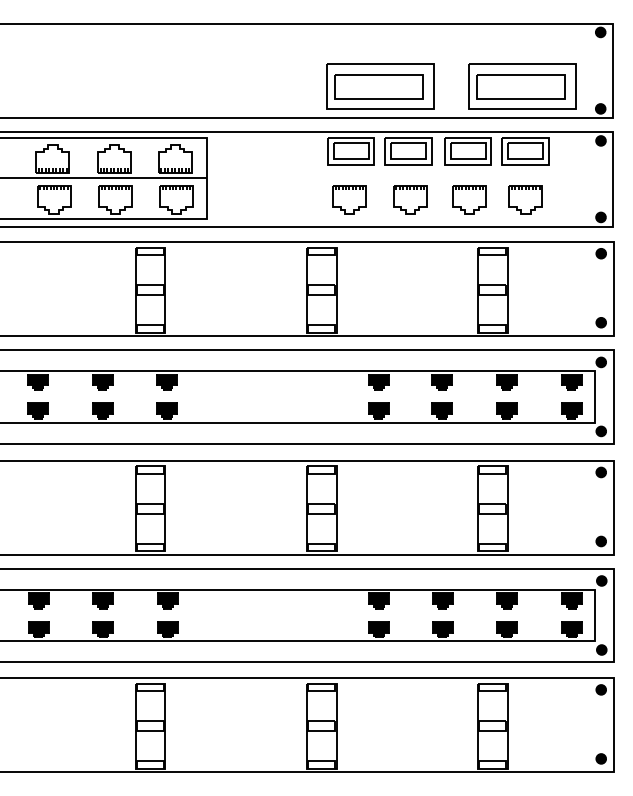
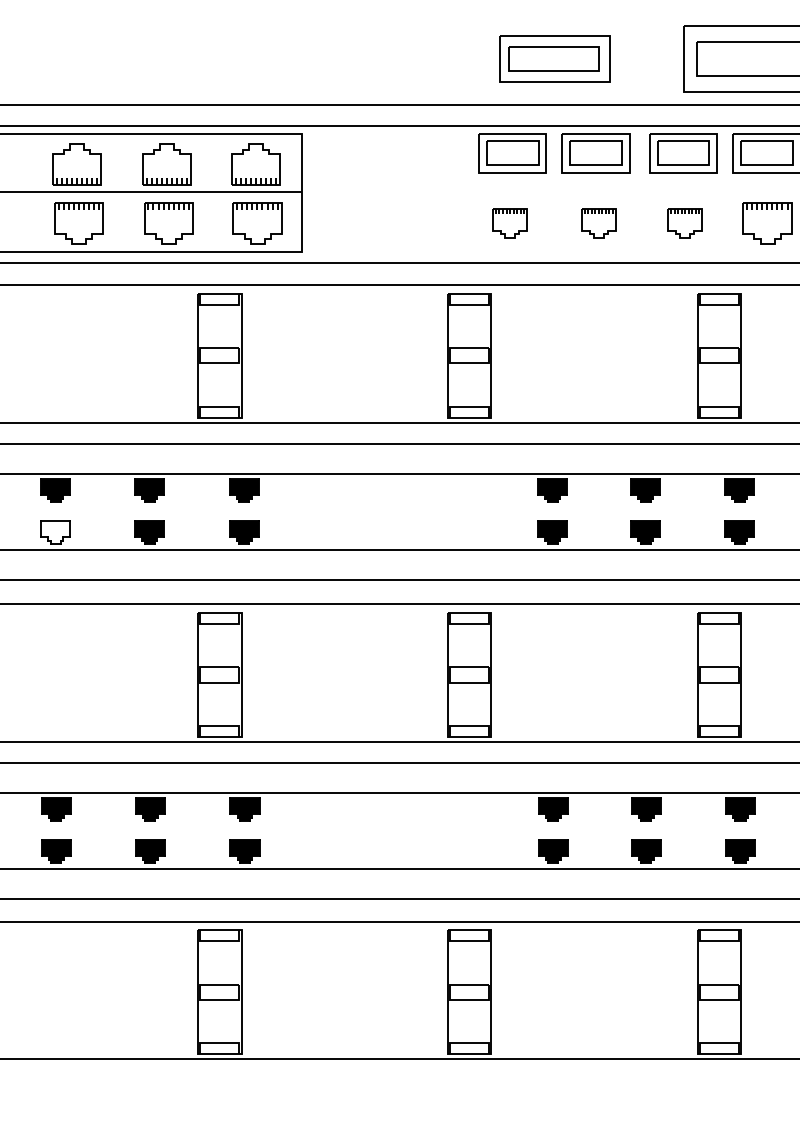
part: (380, 86) -> (555, 58), size x0.7
part: (349, 199) -> (510, 223), size x0.7
part: (410, 199) -> (599, 223), size x0.7
part: (469, 199) -> (685, 223), size x0.7
fill: (38, 410) -> (56, 531), removed

